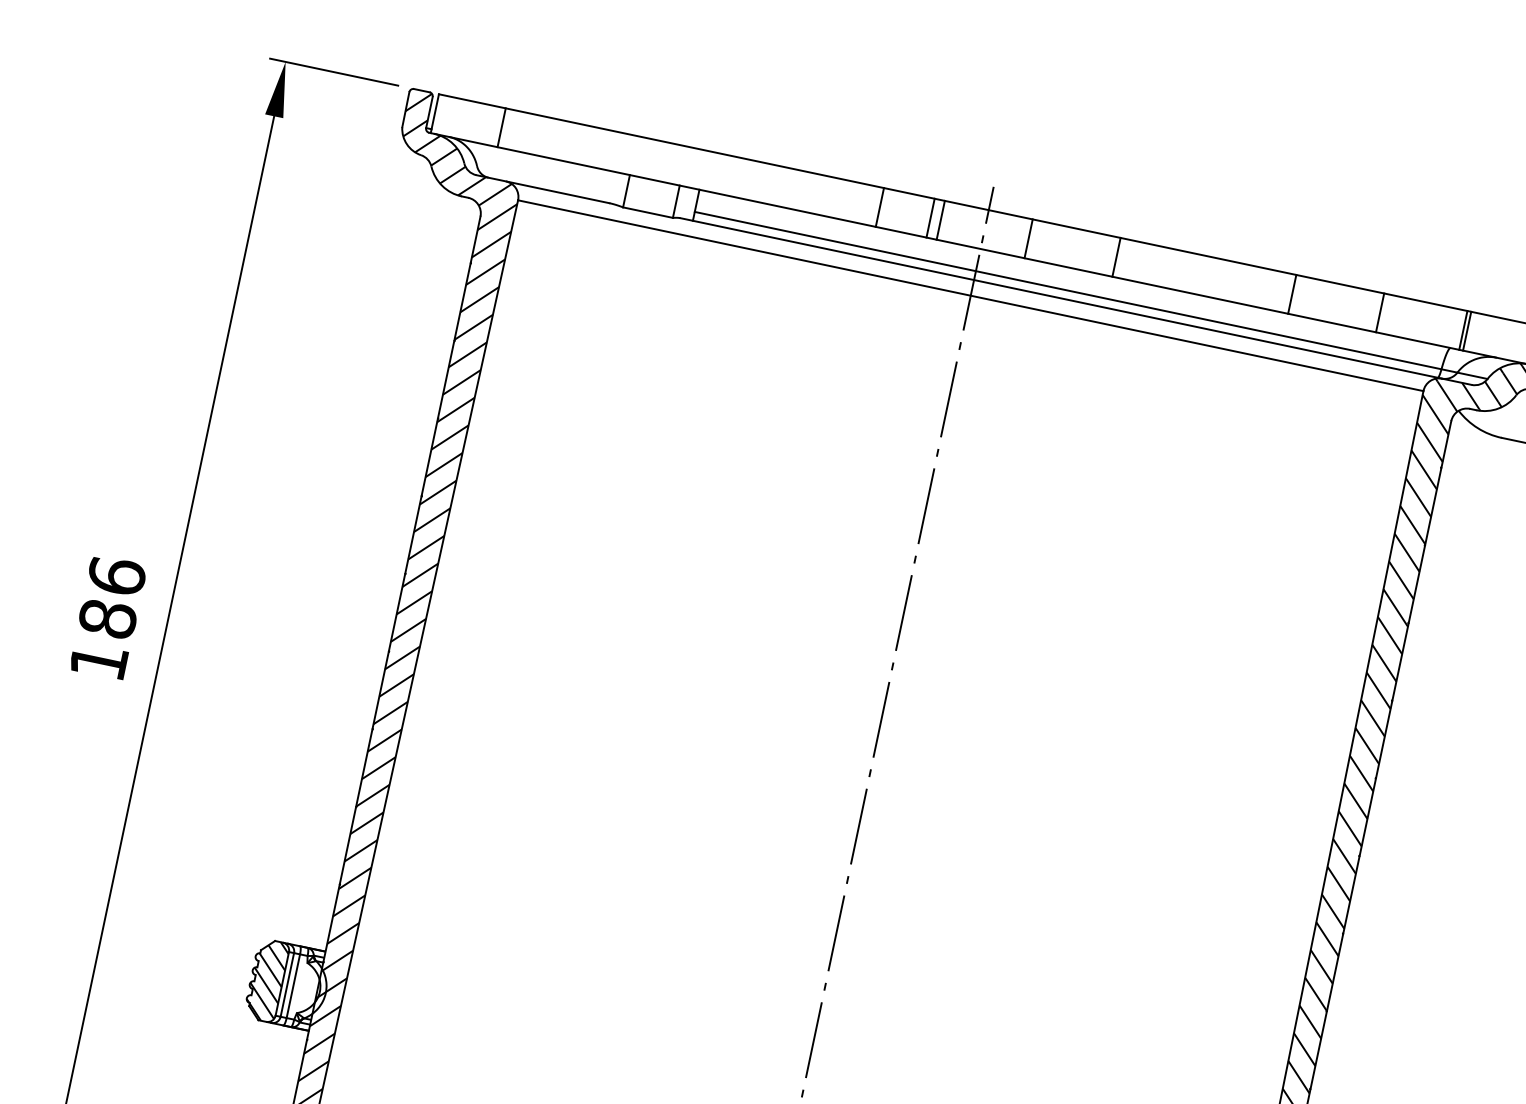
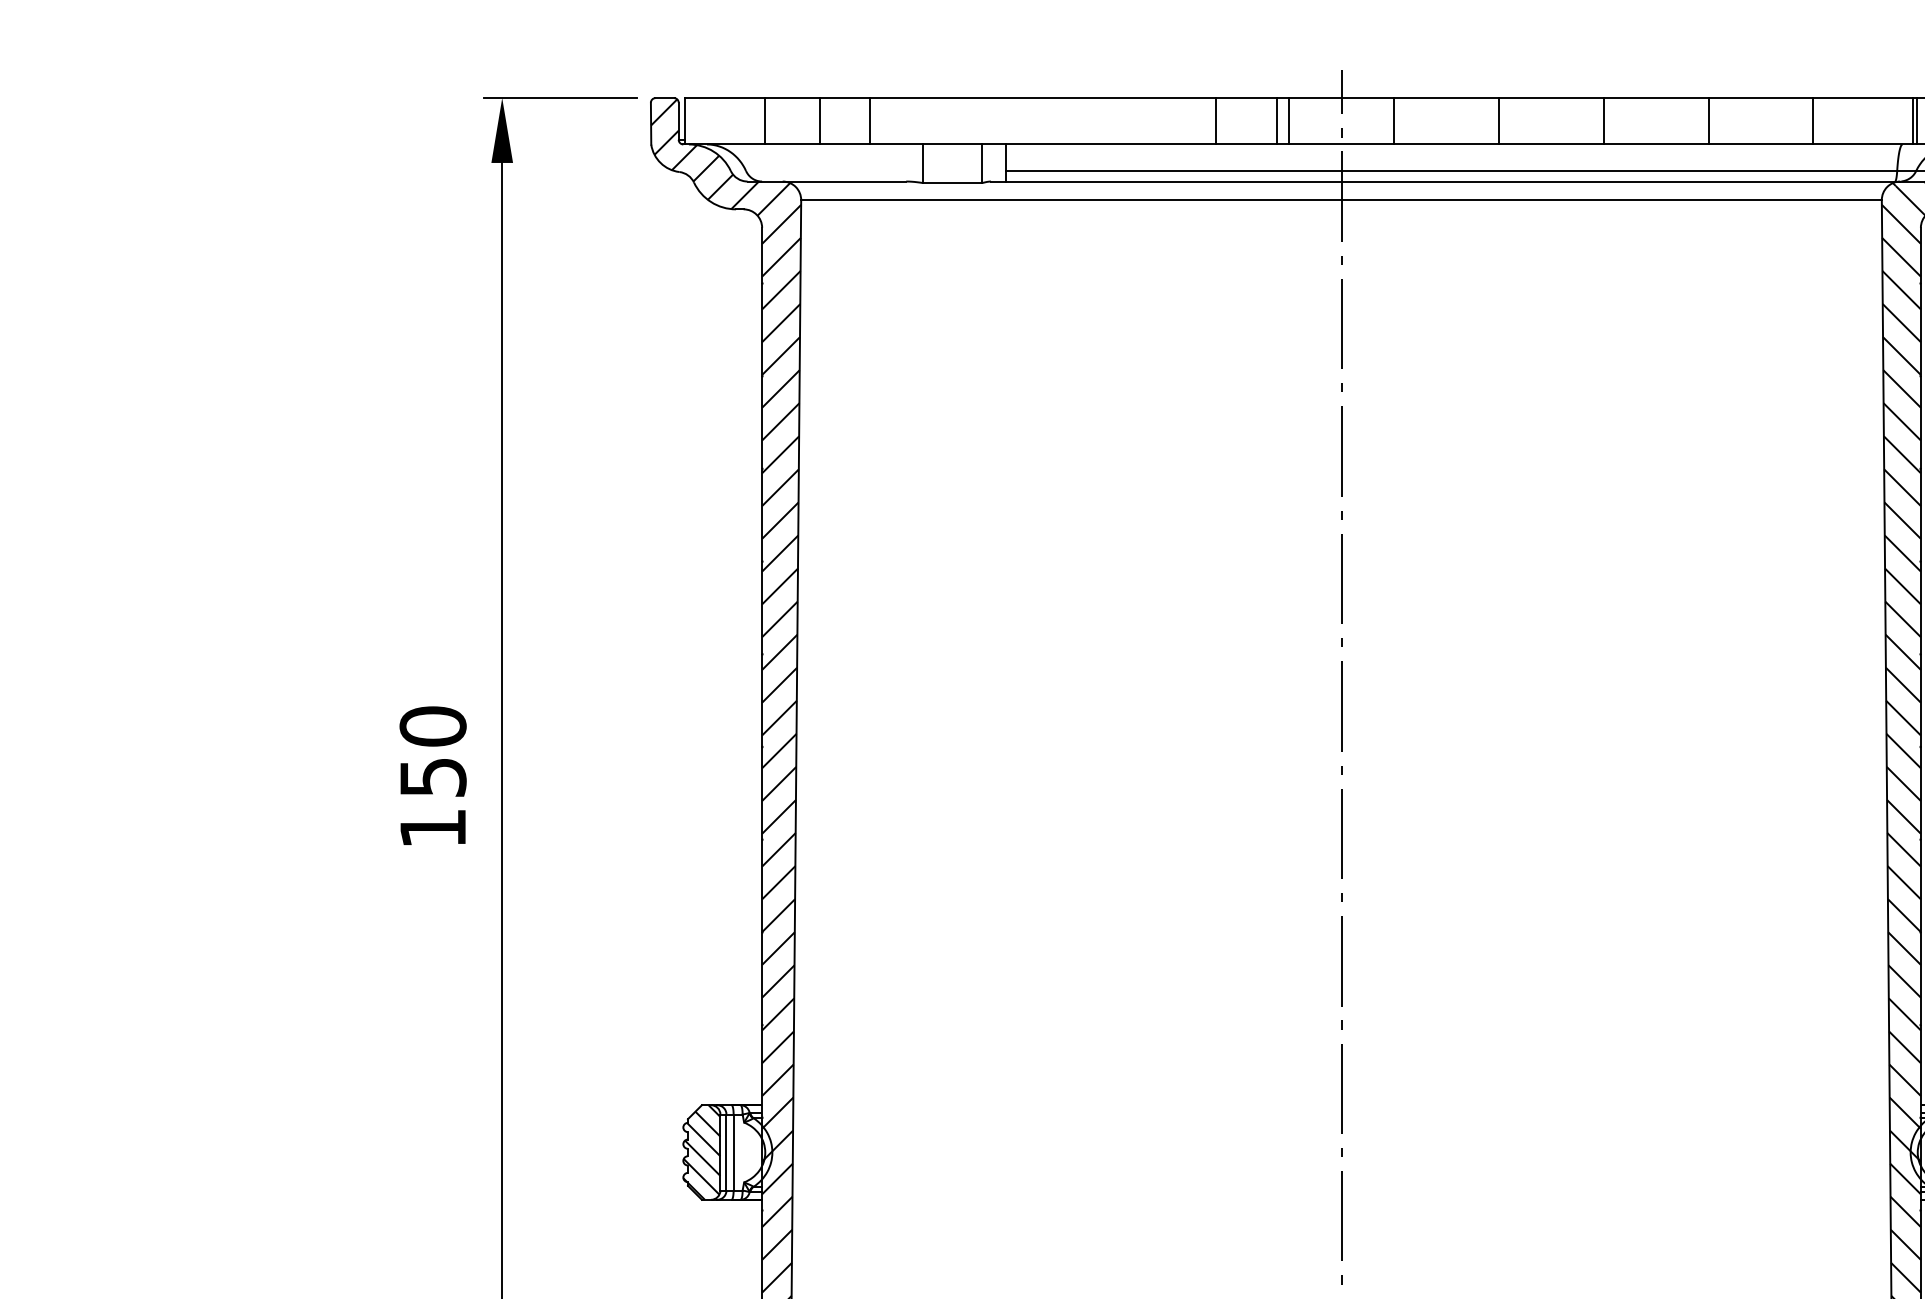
line: (547, 137) -> (819, 121), added
line: (589, 146) -> (869, 121), added
line: (1204, 275) -> (1603, 121), added
text: (111, 597) -> (432, 751), 186 -> 150

